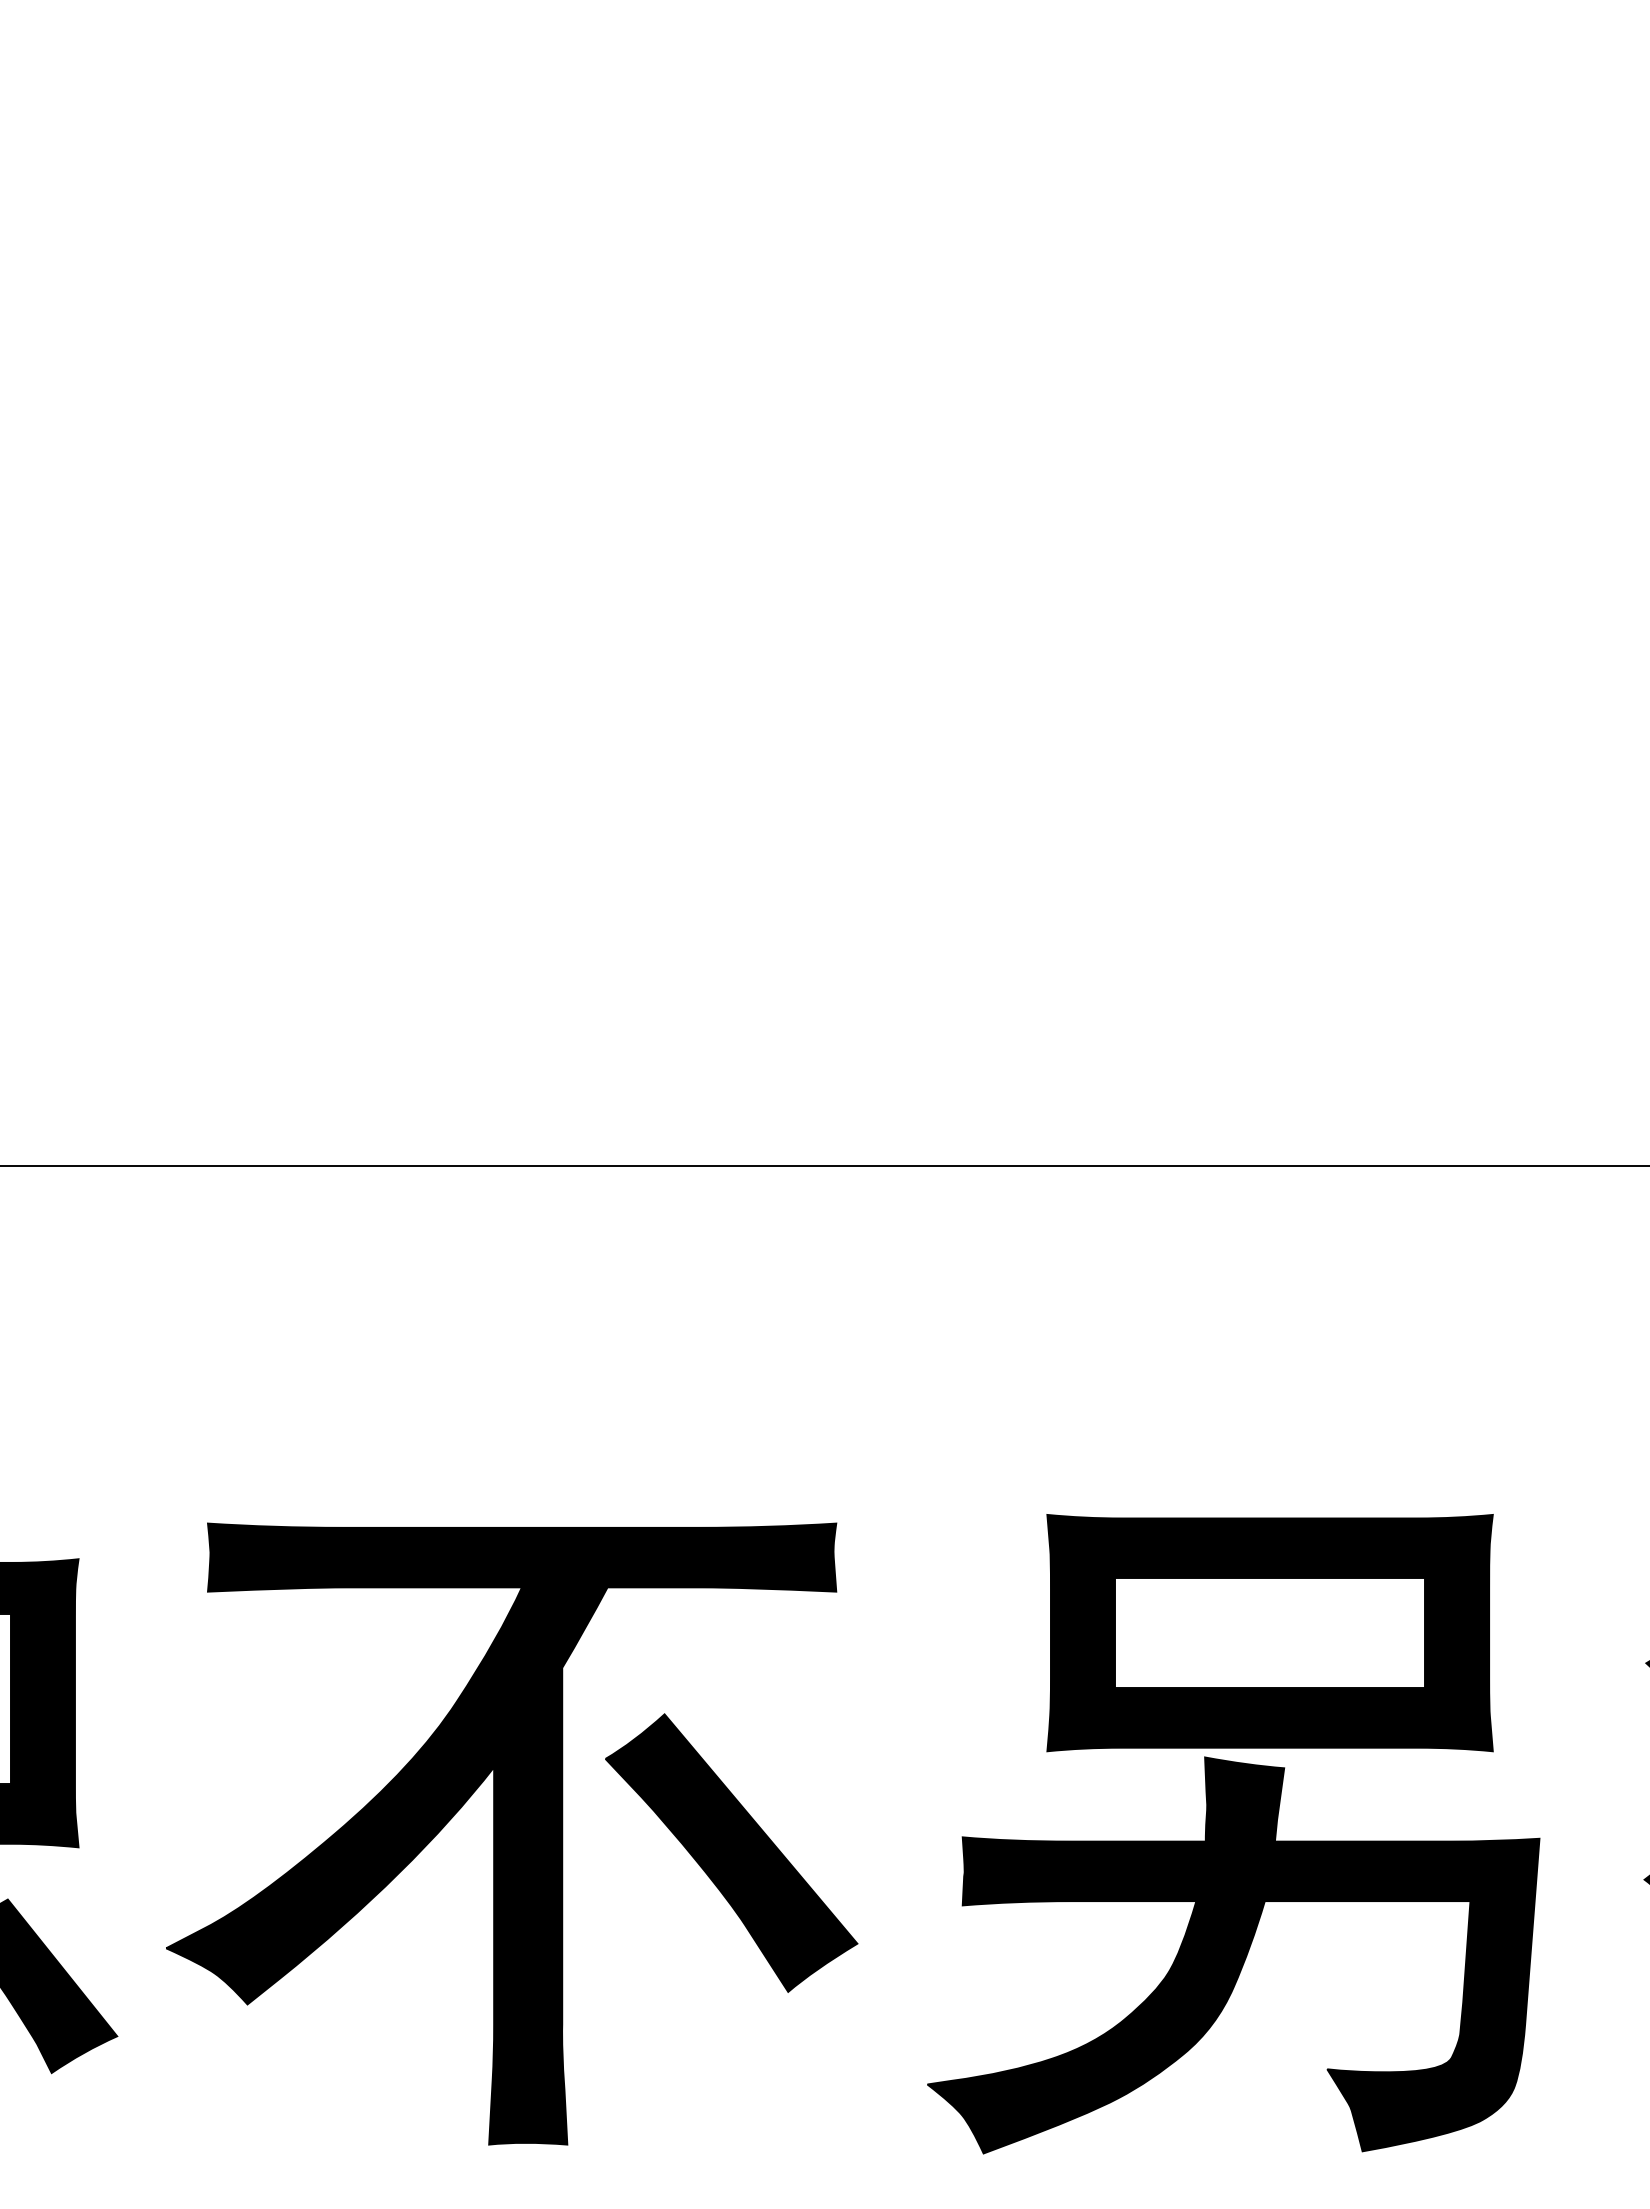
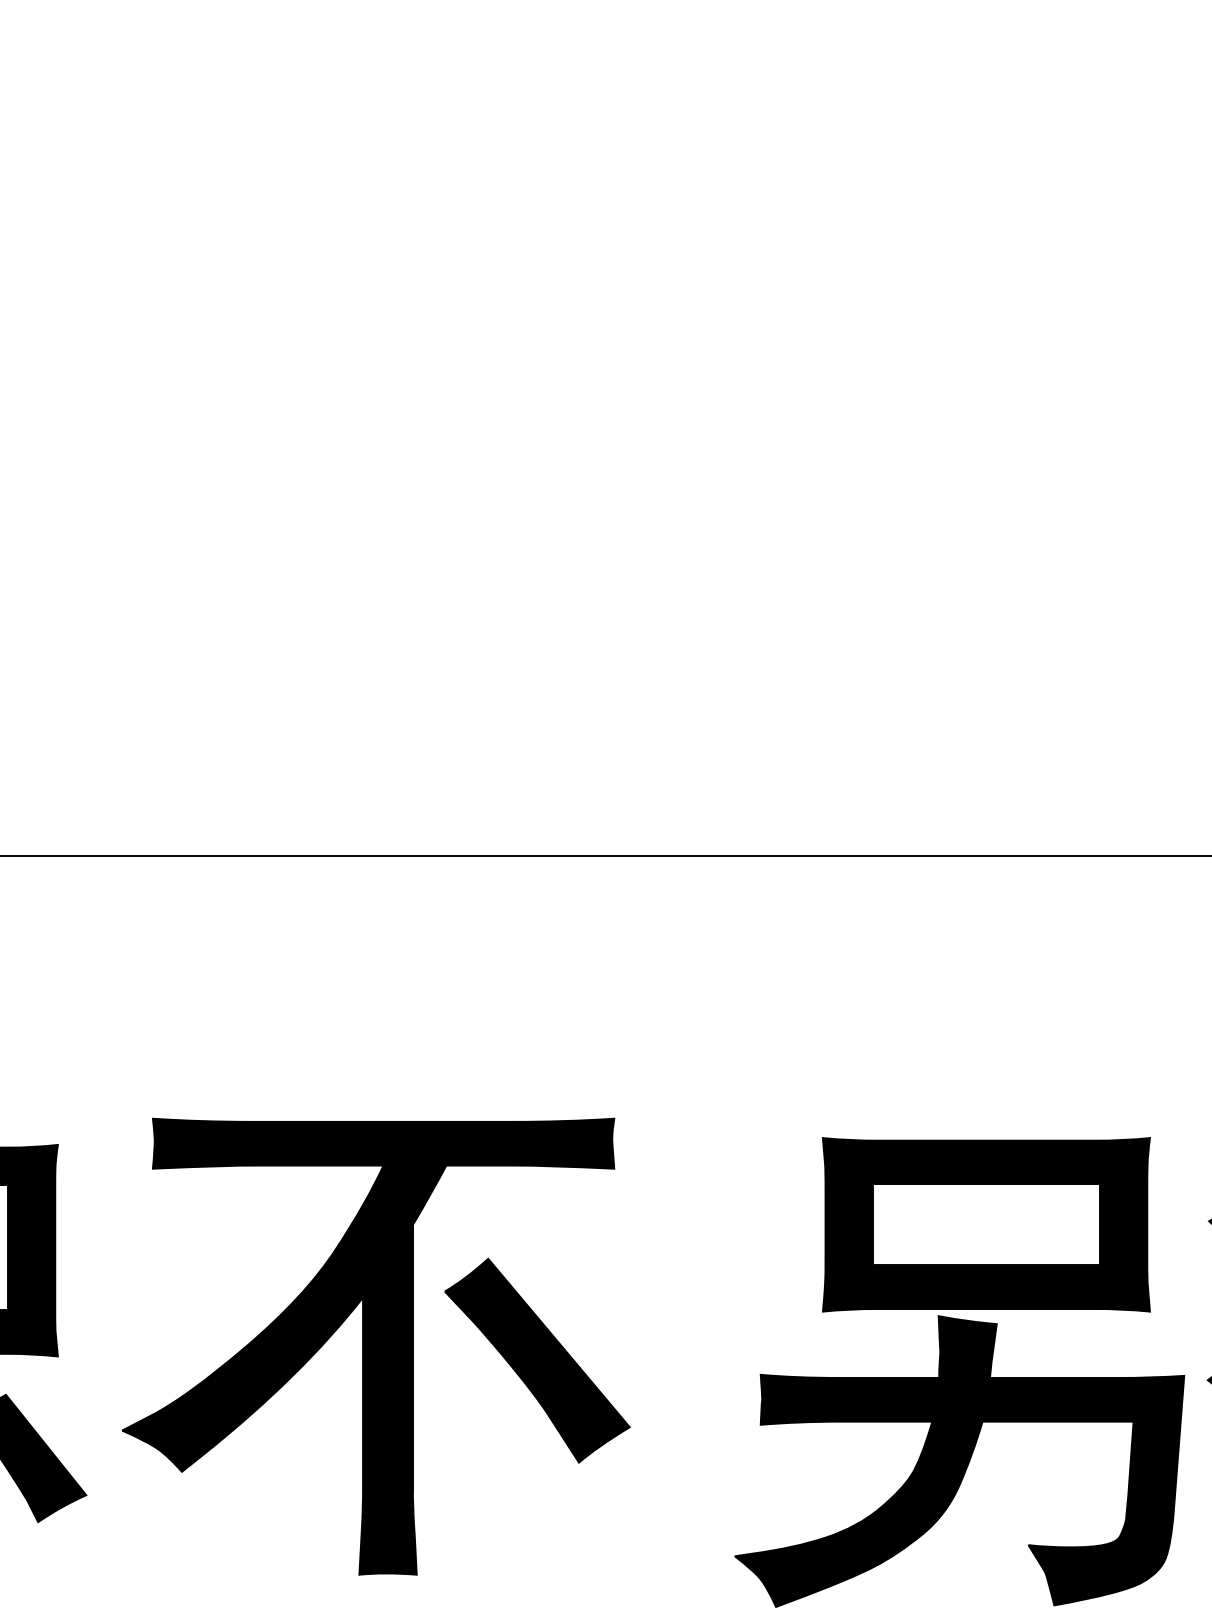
part: (1233, 1834) -> (959, 1372), moved

